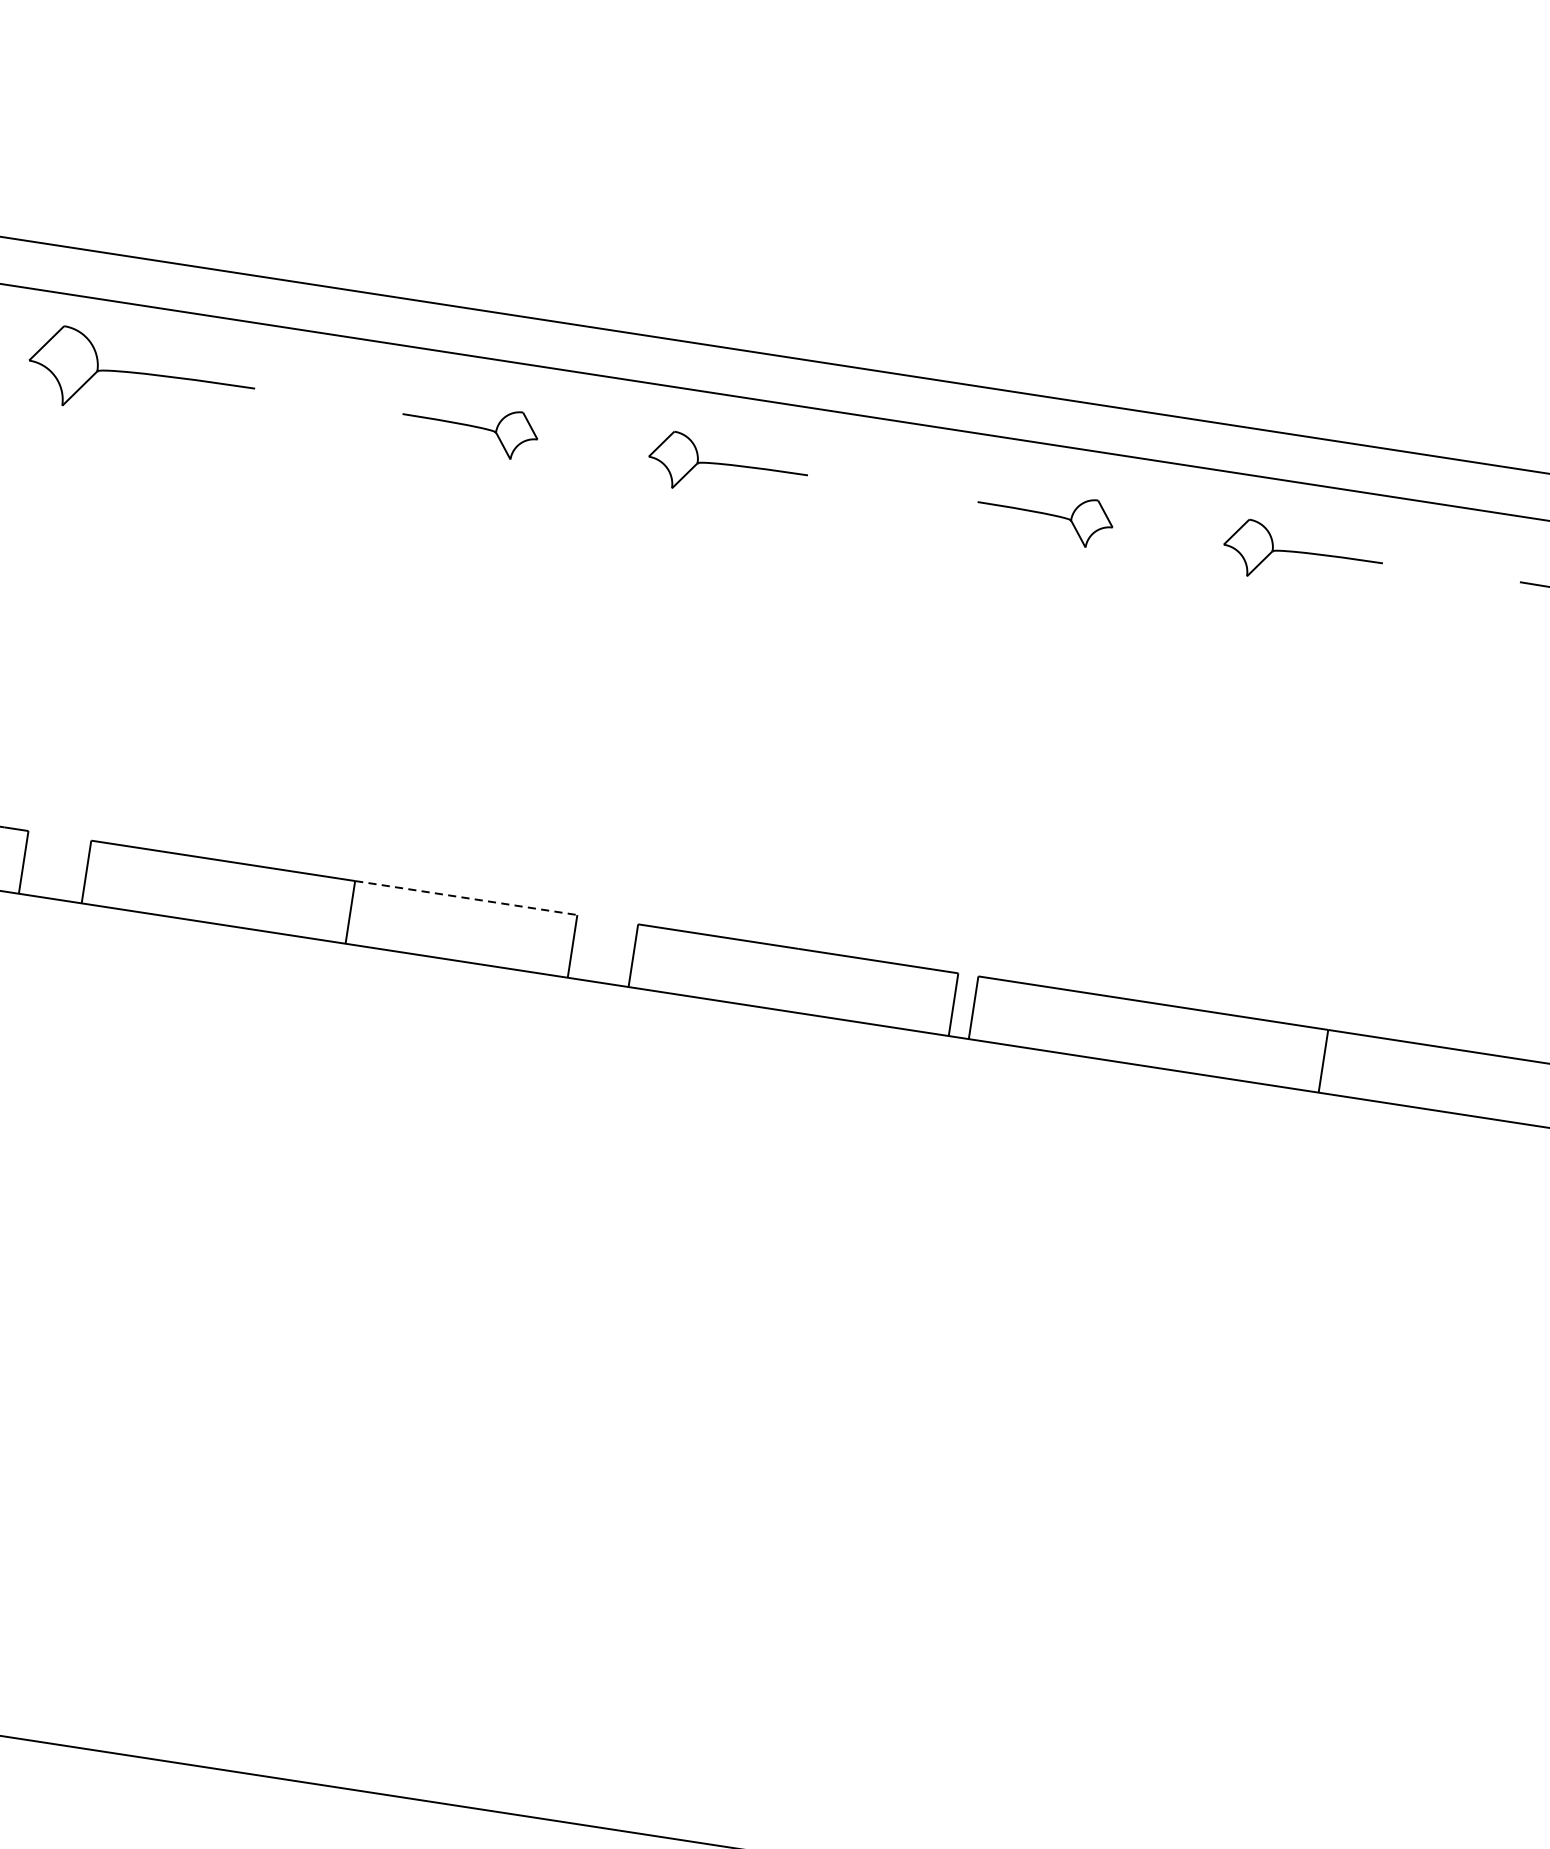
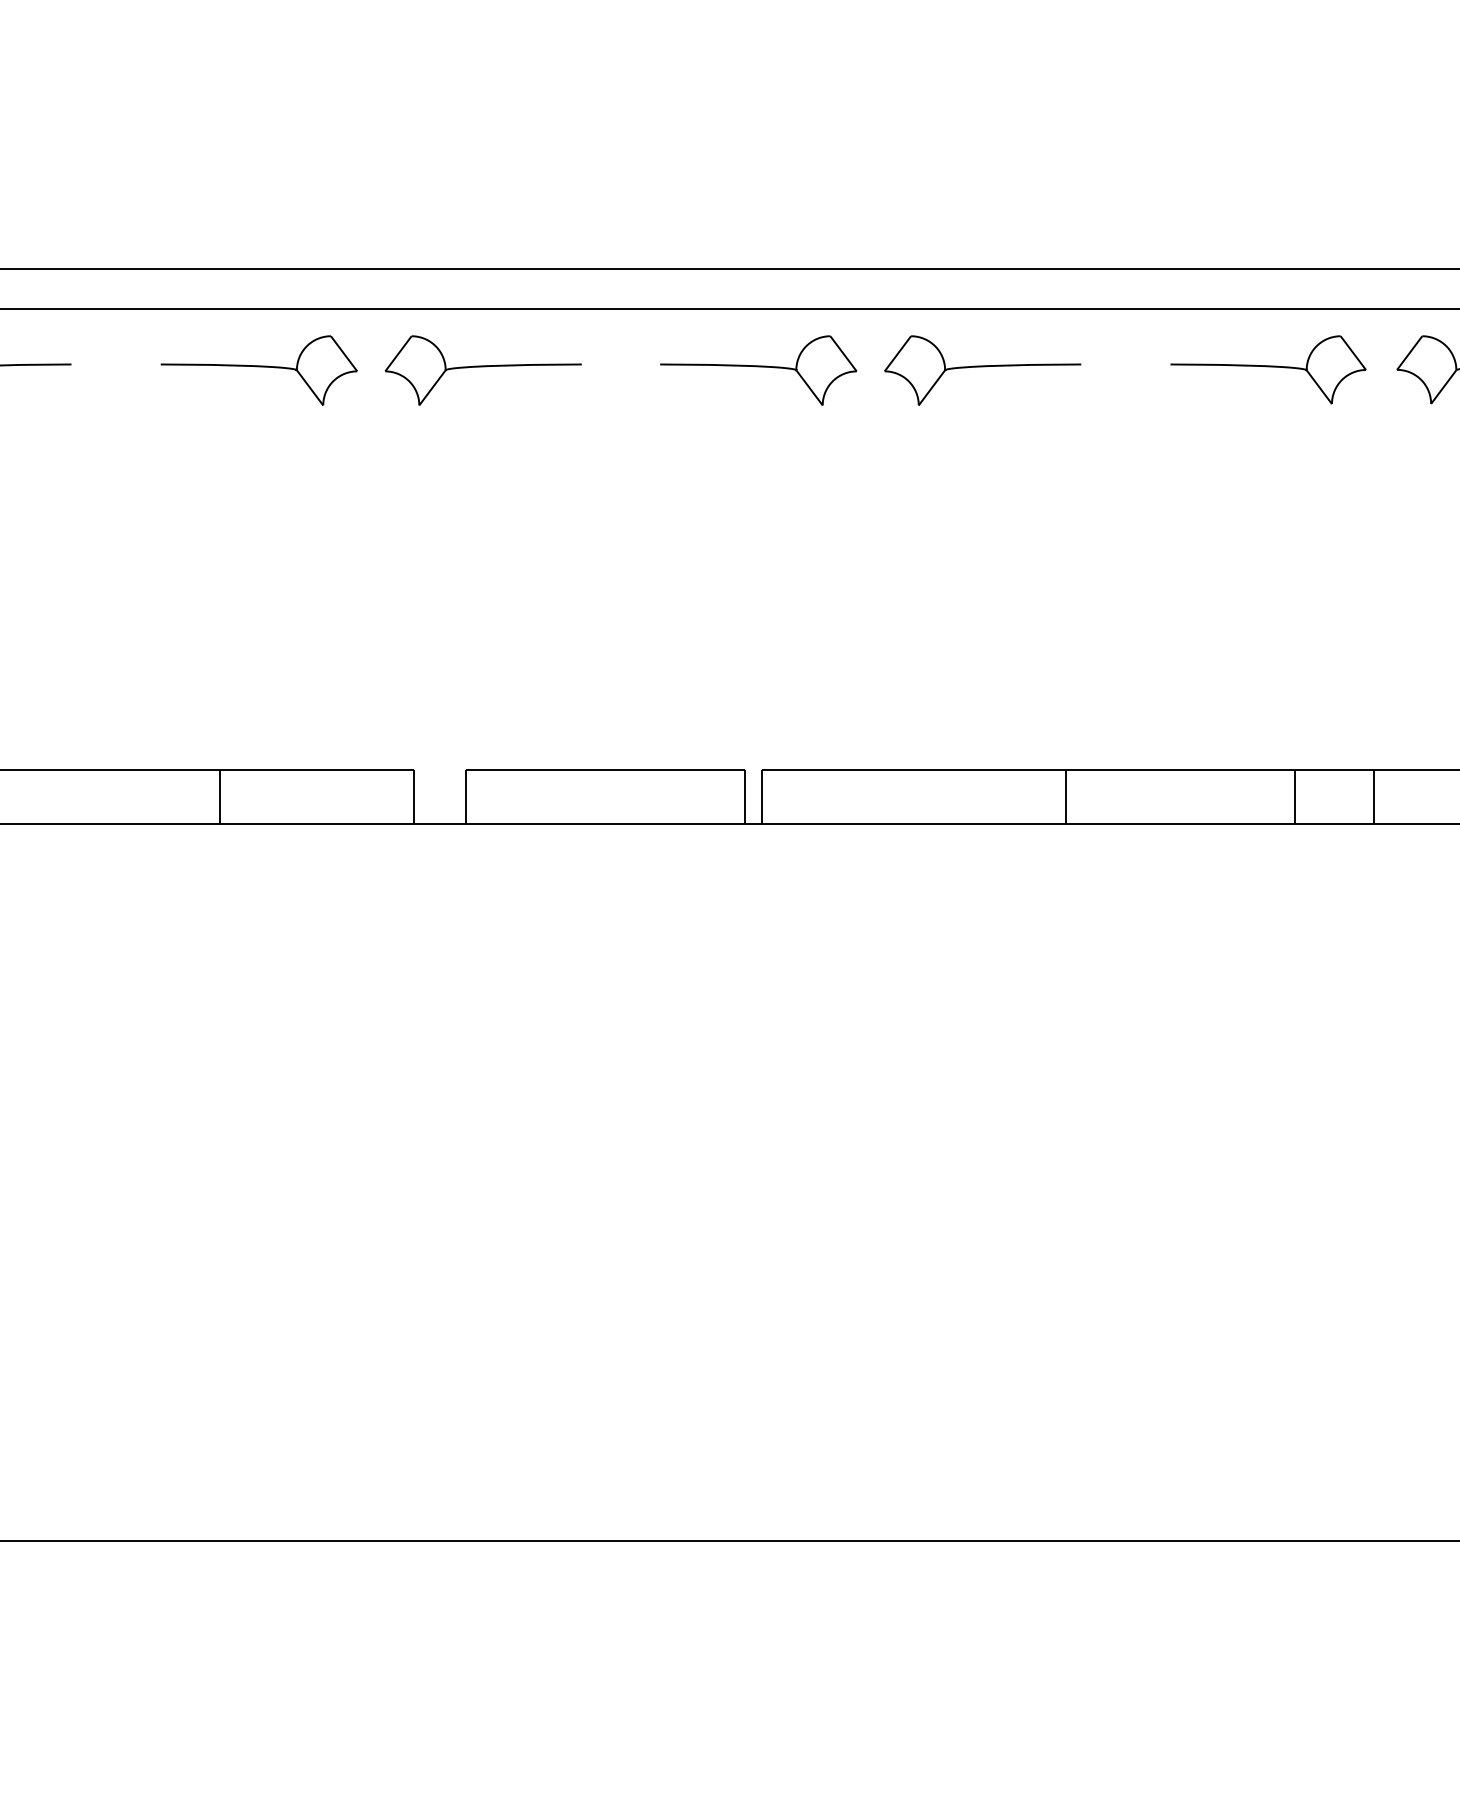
part: (469, 428) -> (258, 370), size x1.67
part: (727, 467) -> (482, 370), size x1.43
part: (1044, 516) -> (758, 370), size x1.67
part: (1302, 556) -> (982, 370), size x1.43
line: (465, 897) -> (316, 769), dashed -> solid

